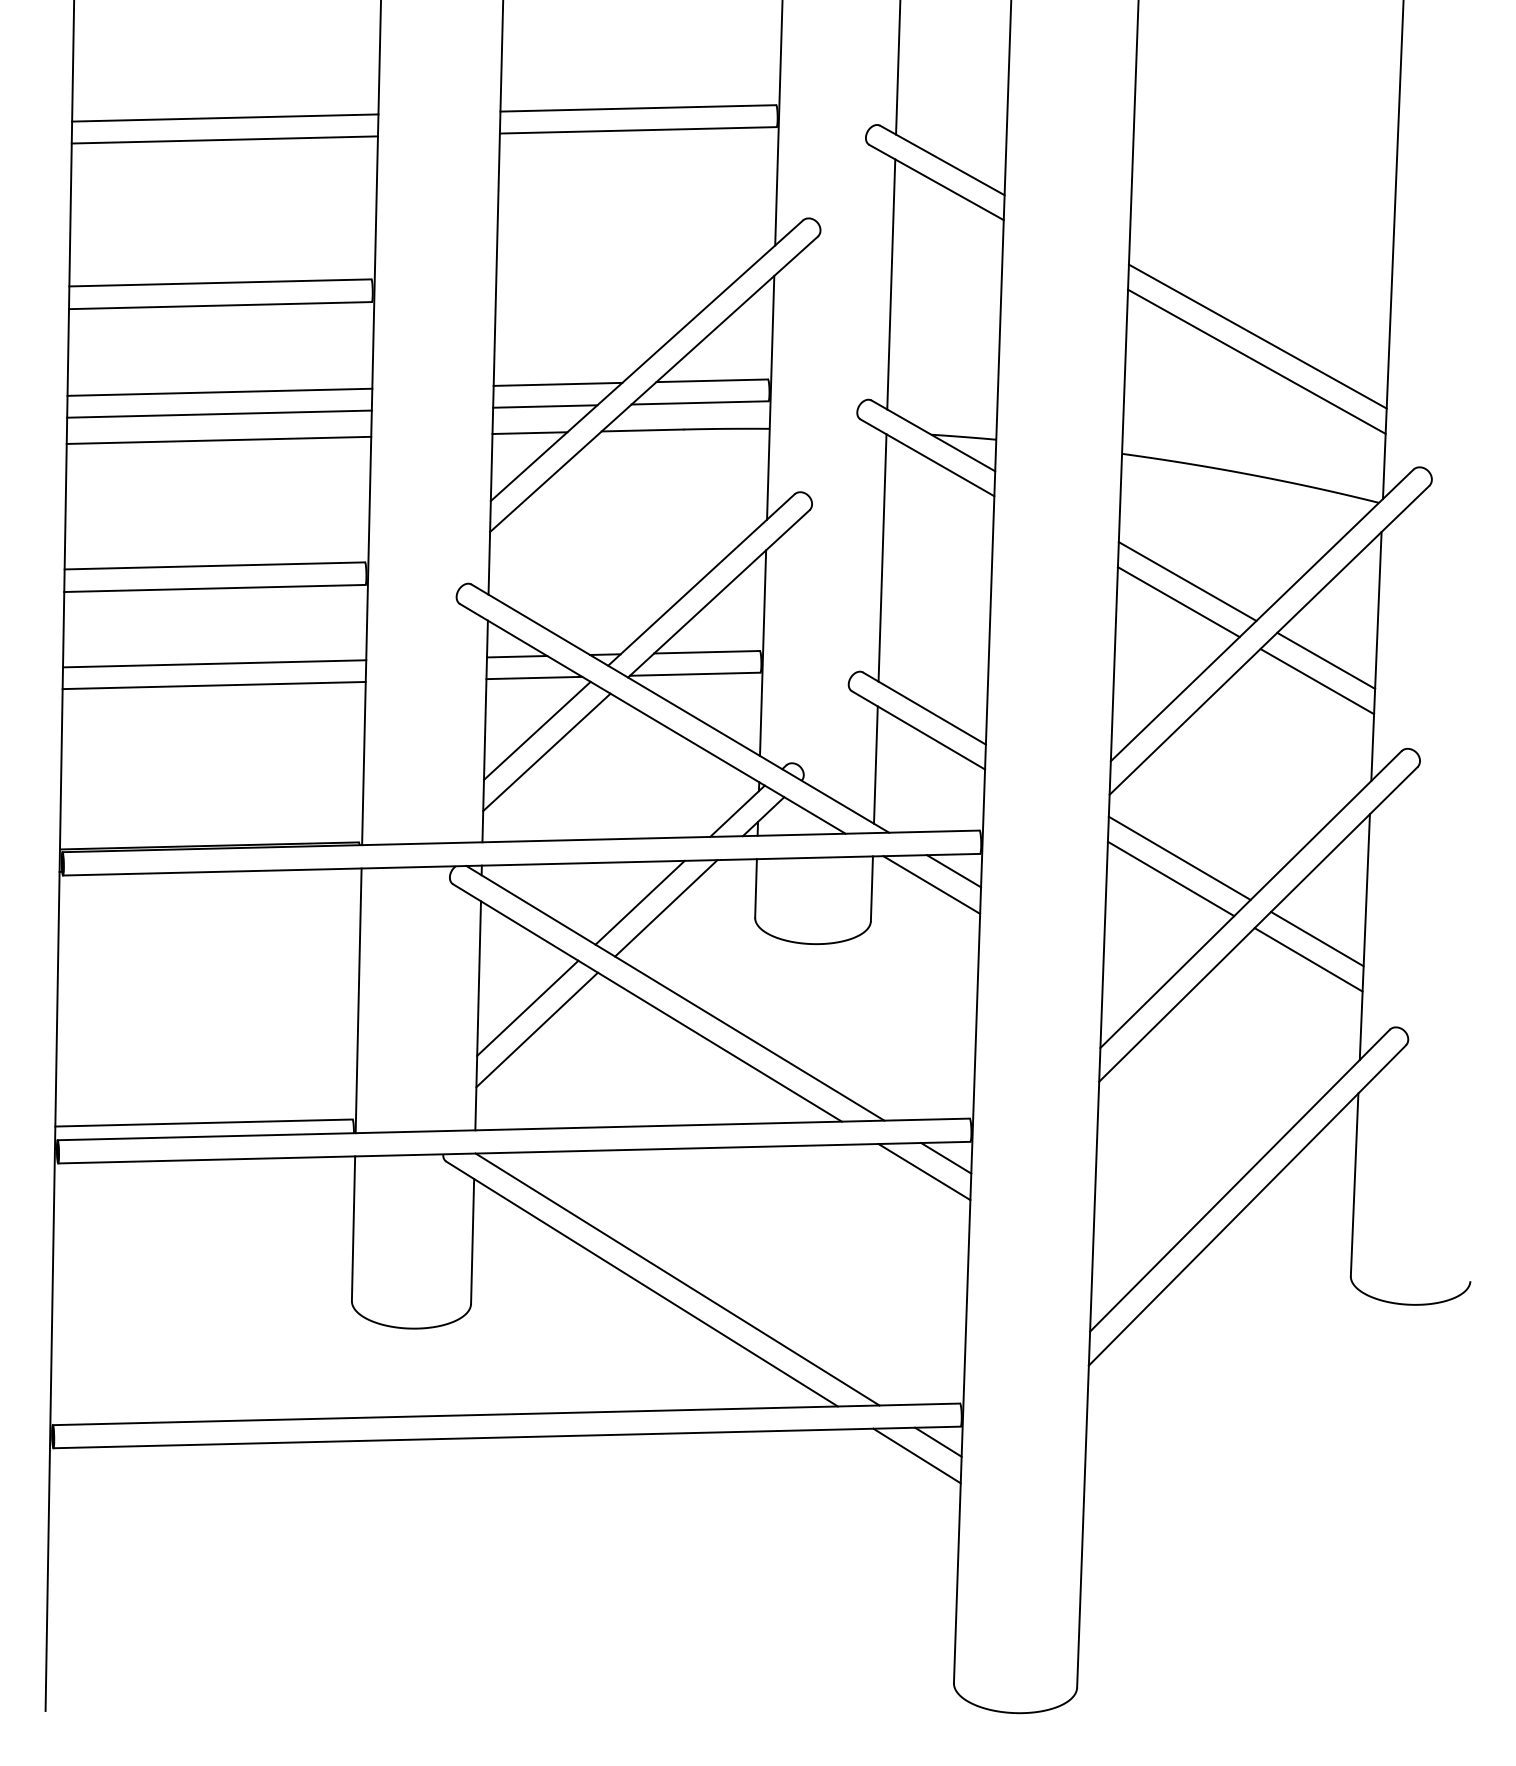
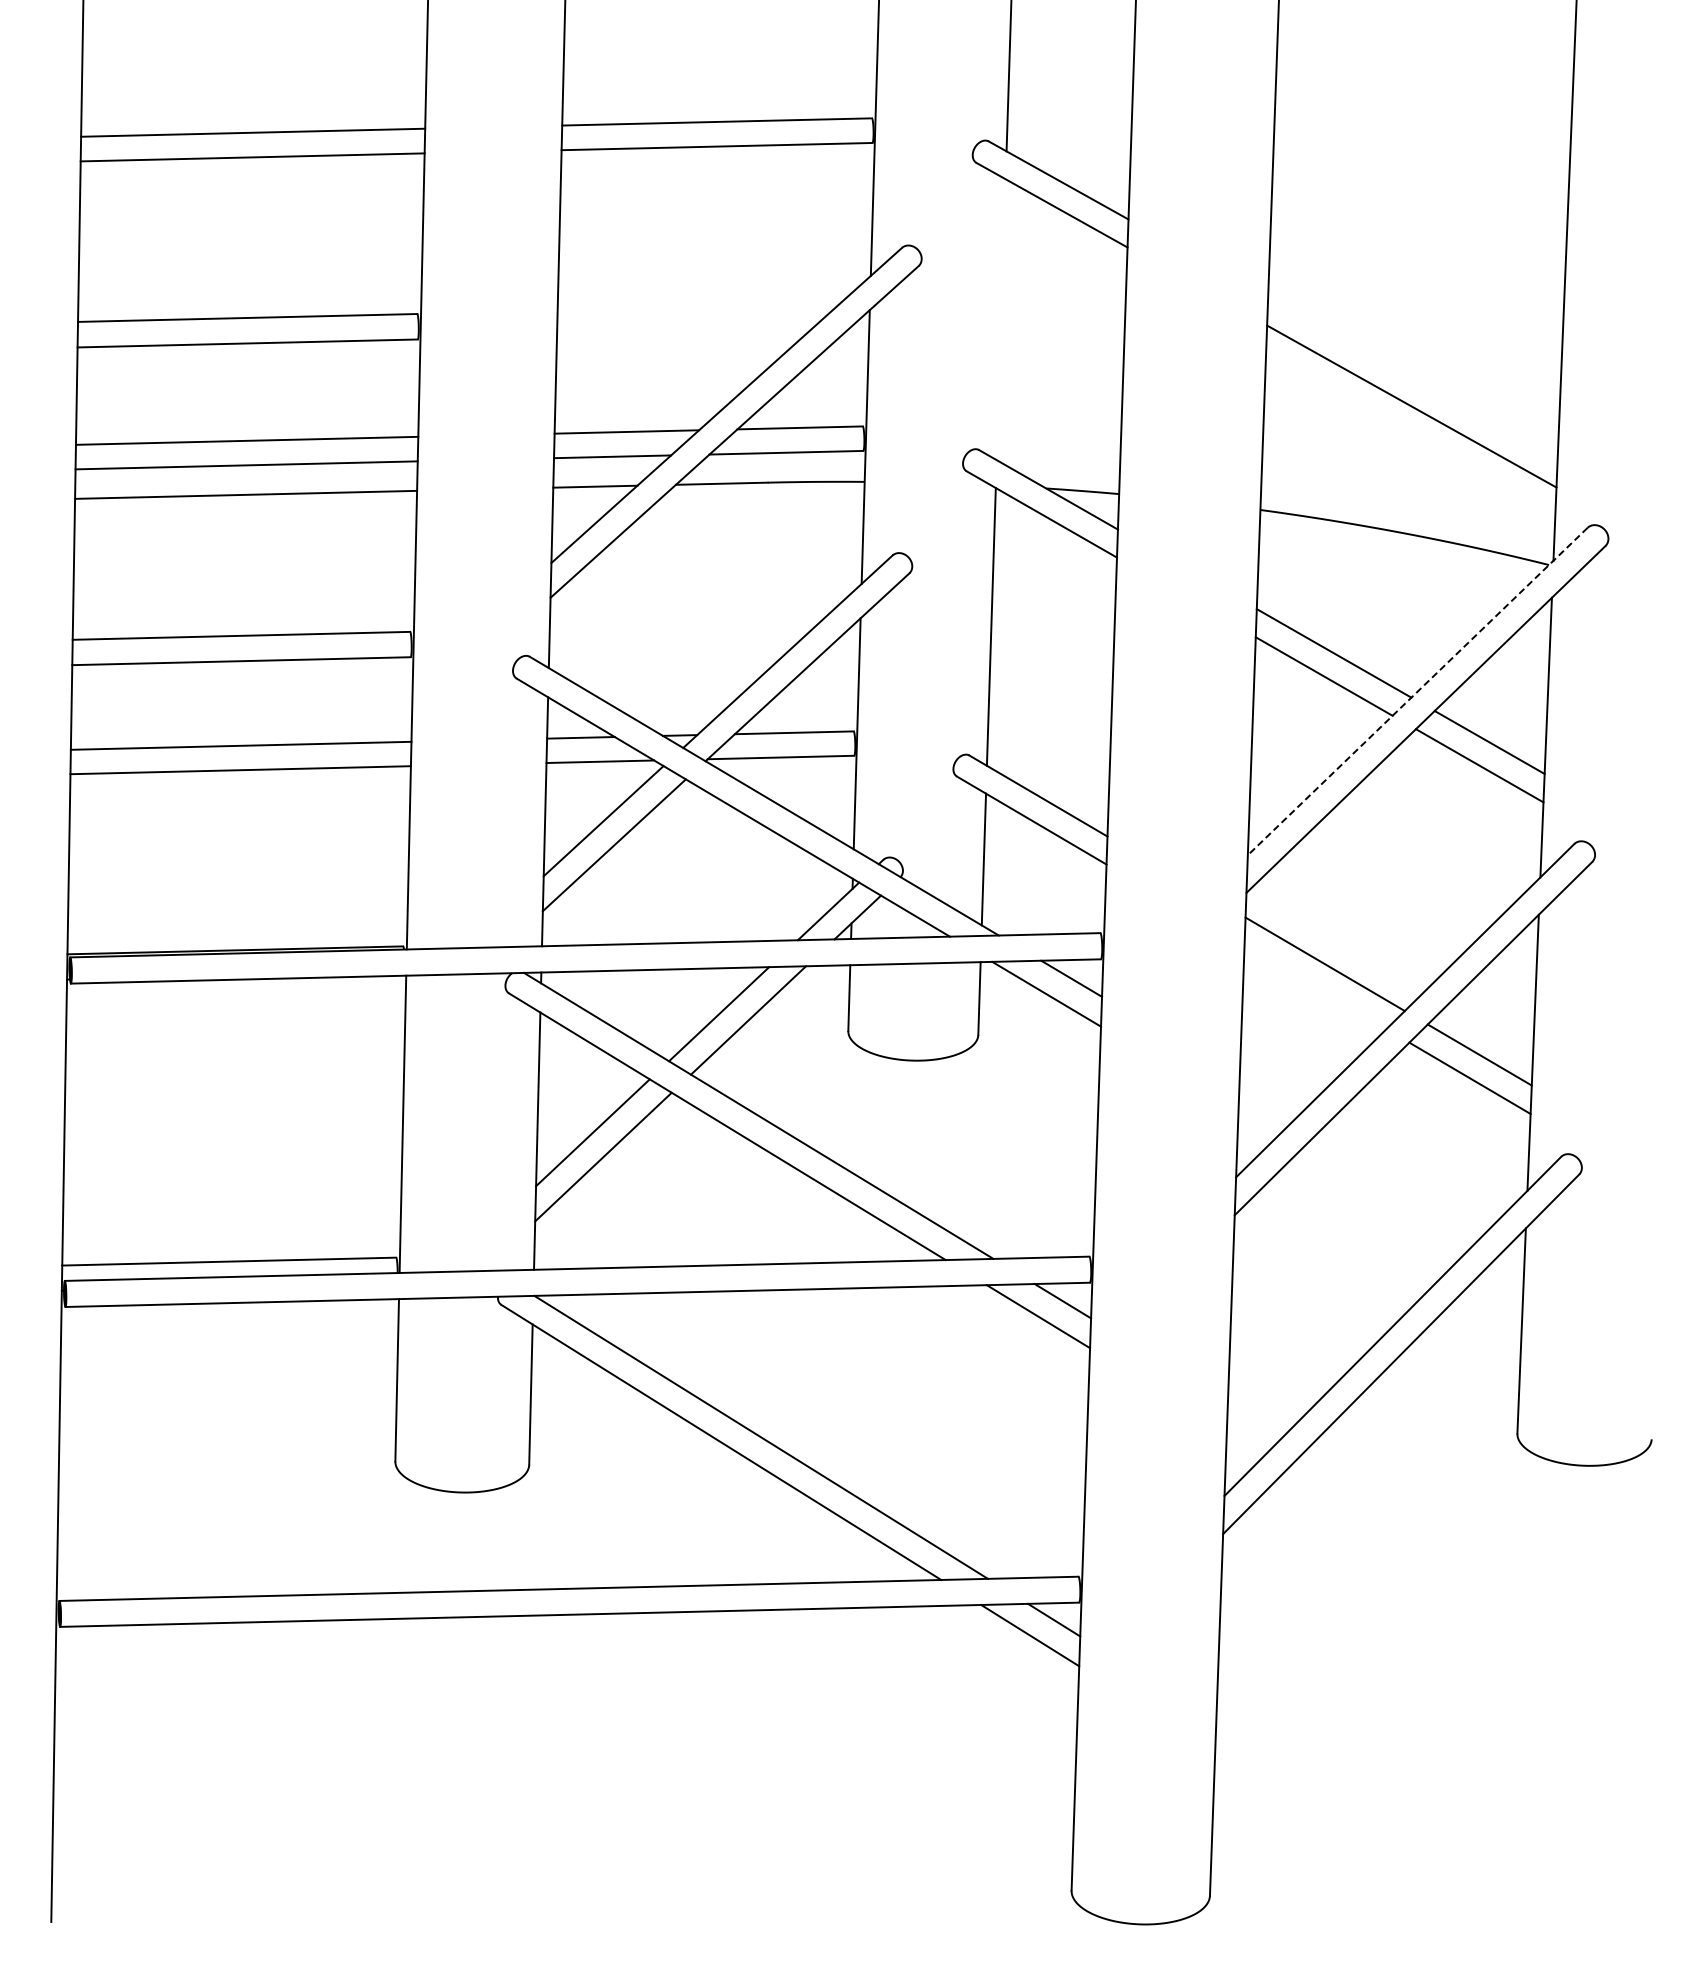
line: (890, 284) -> (1000, 319), removed
line: (1257, 336) -> (1412, 378), removed
line: (1261, 615) -> (1417, 691), solid -> dashed
line: (1171, 878) -> (1315, 987), removed

